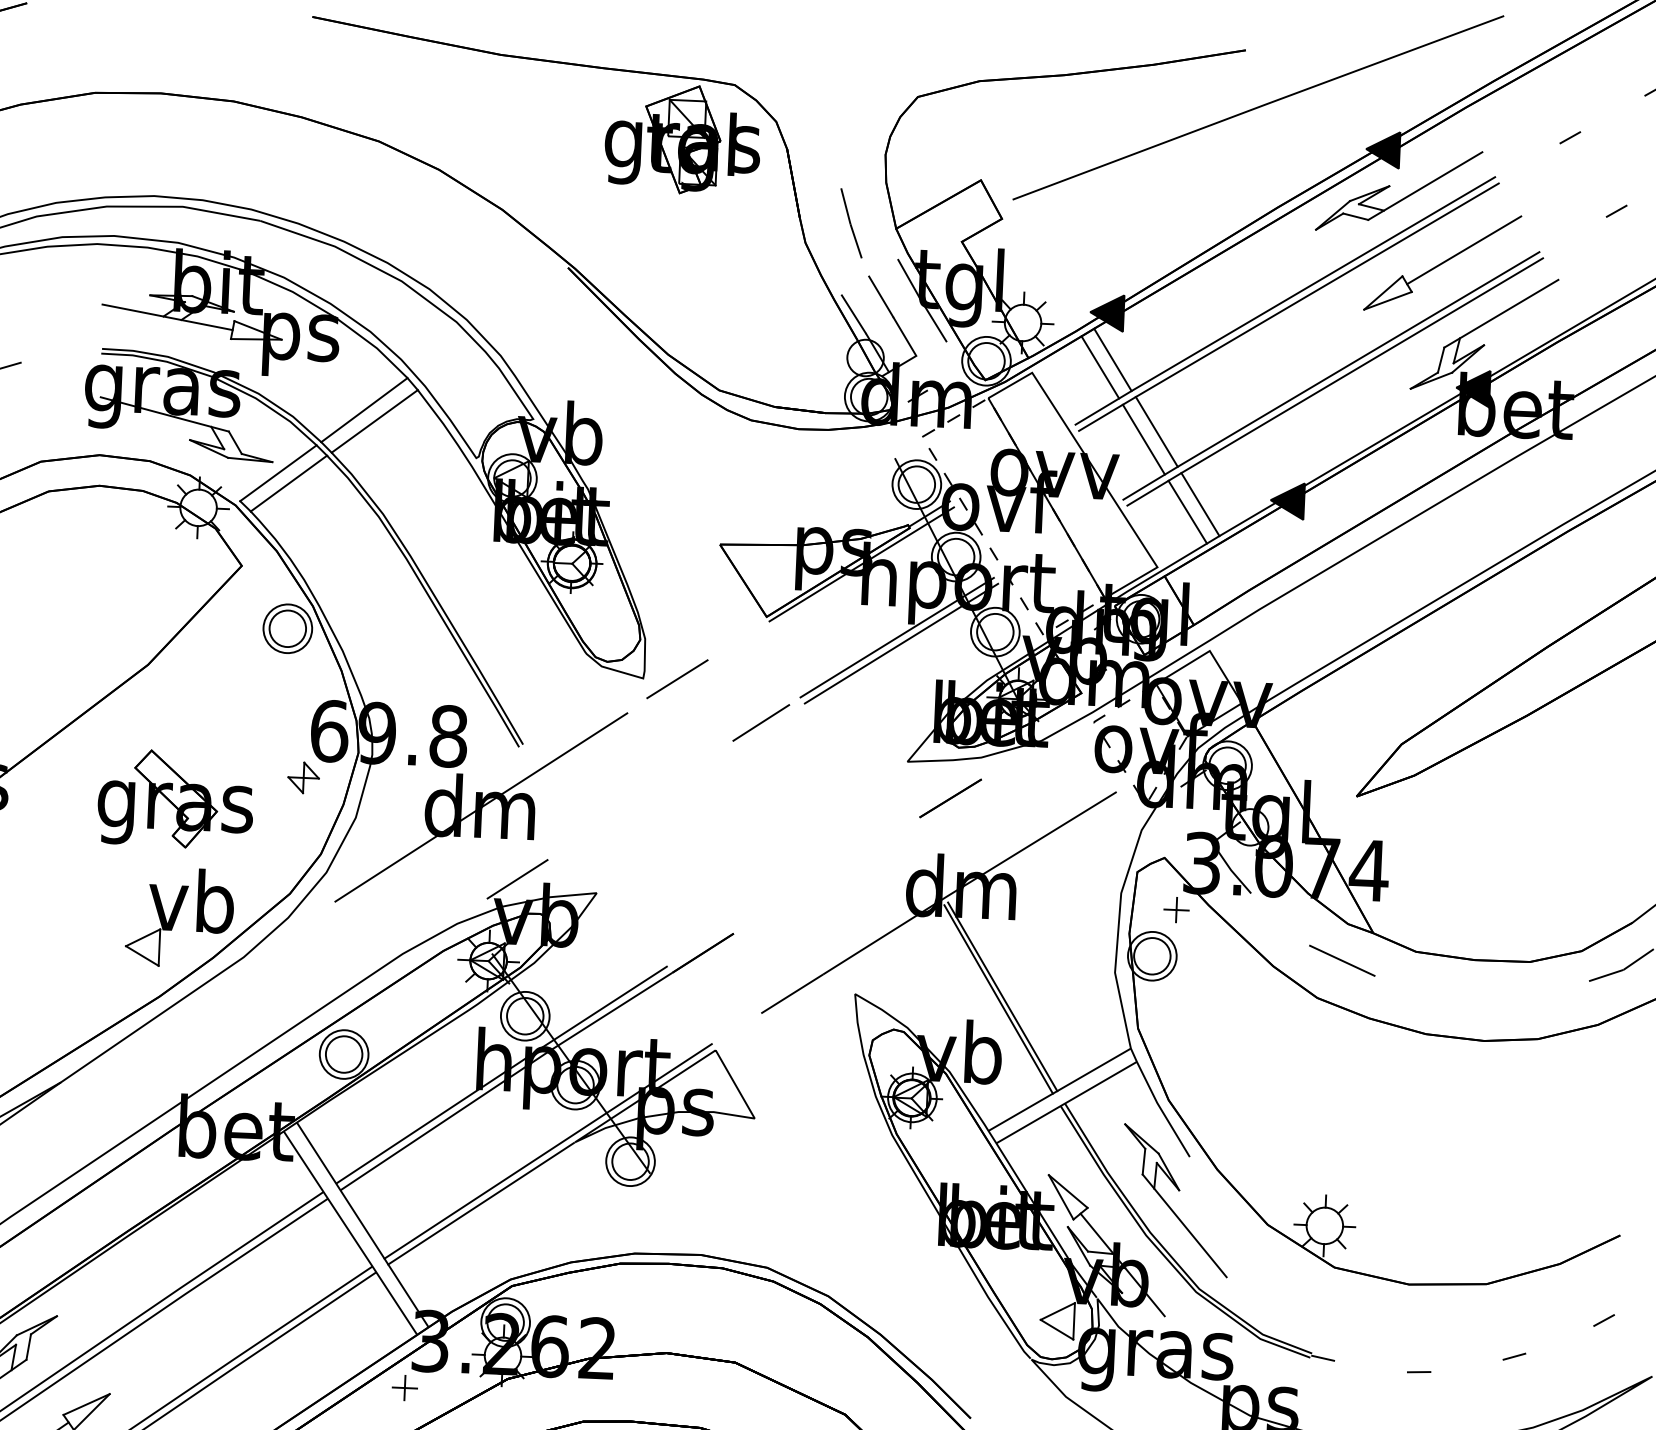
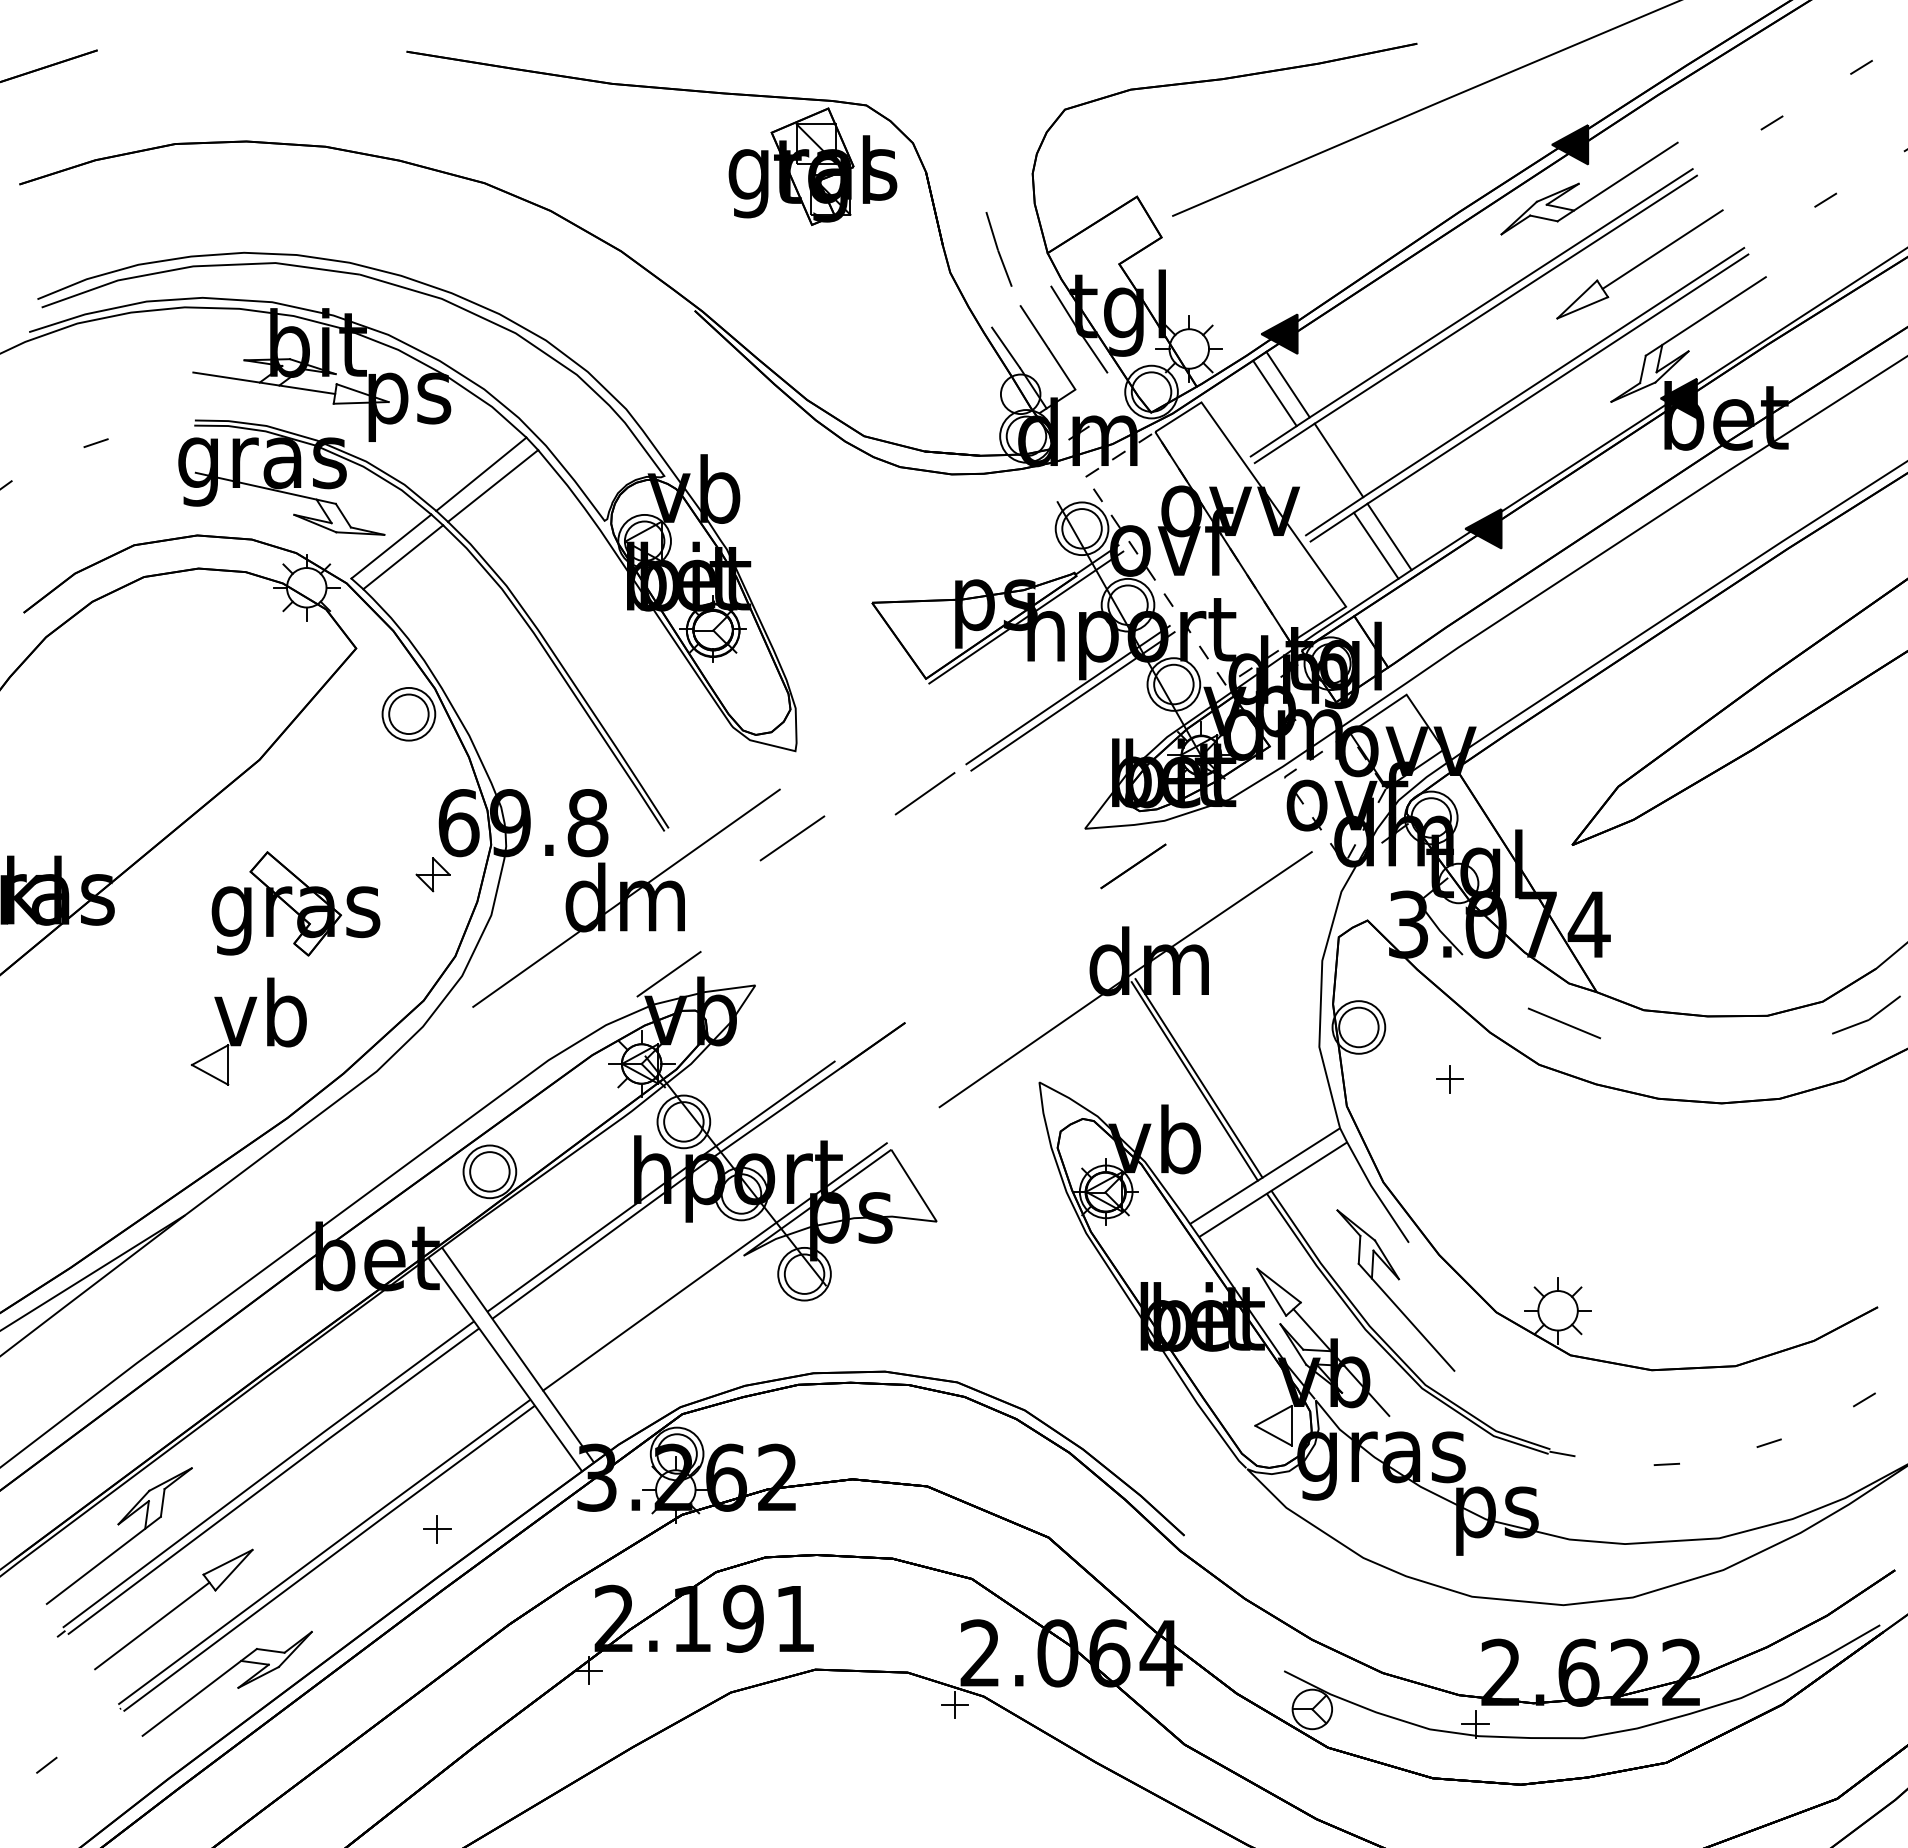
line: (1143, 439) -> (1325, 469), removed
line: (677, 679) -> (792, 838), moved
part: (1176, 910) -> (1449, 1079), moved
part: (179, 917) -> (248, 1031), moved
line: (480, 1203) -> (644, 1326), removed
part: (405, 1388) -> (437, 1529), moved

